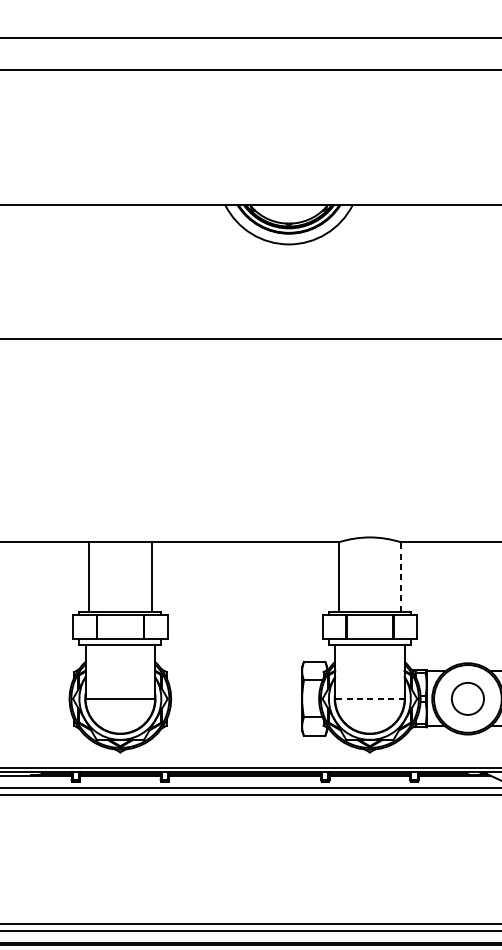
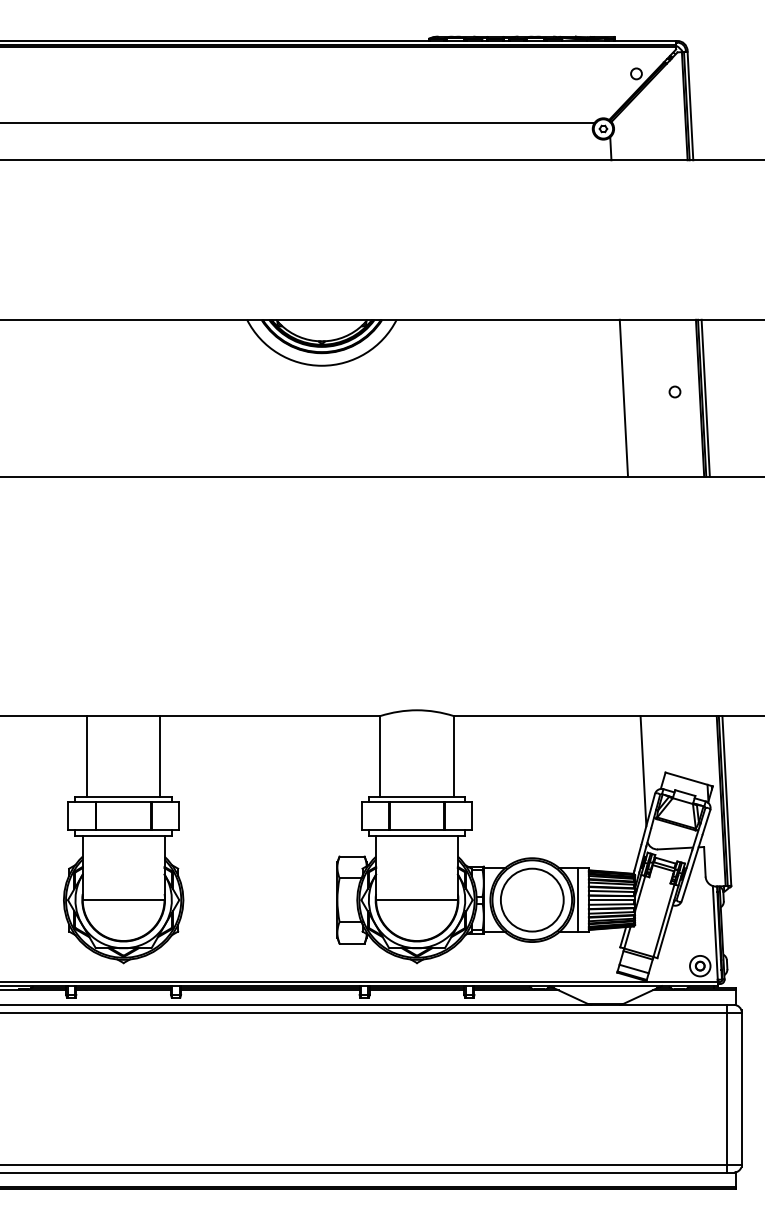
line: (400, 576) -> (453, 756), dashed -> solid
circle: (467, 698) -> (531, 899), size x1.67
line: (370, 699) -> (417, 900), dashed -> solid

